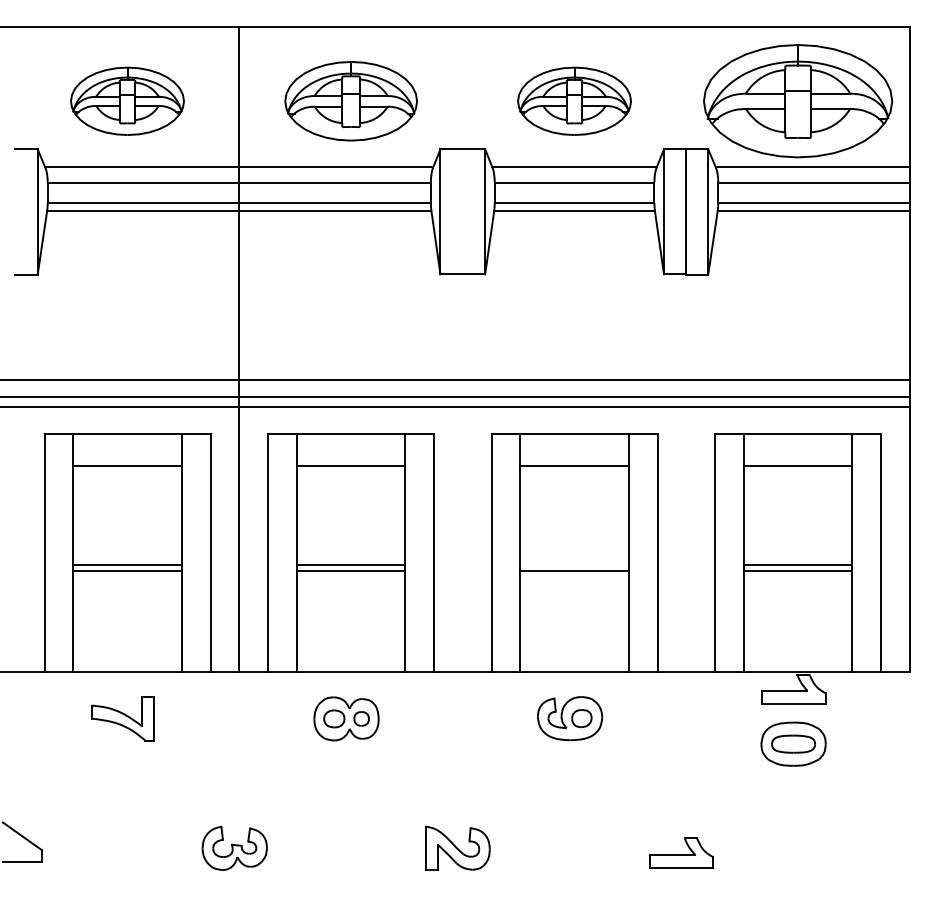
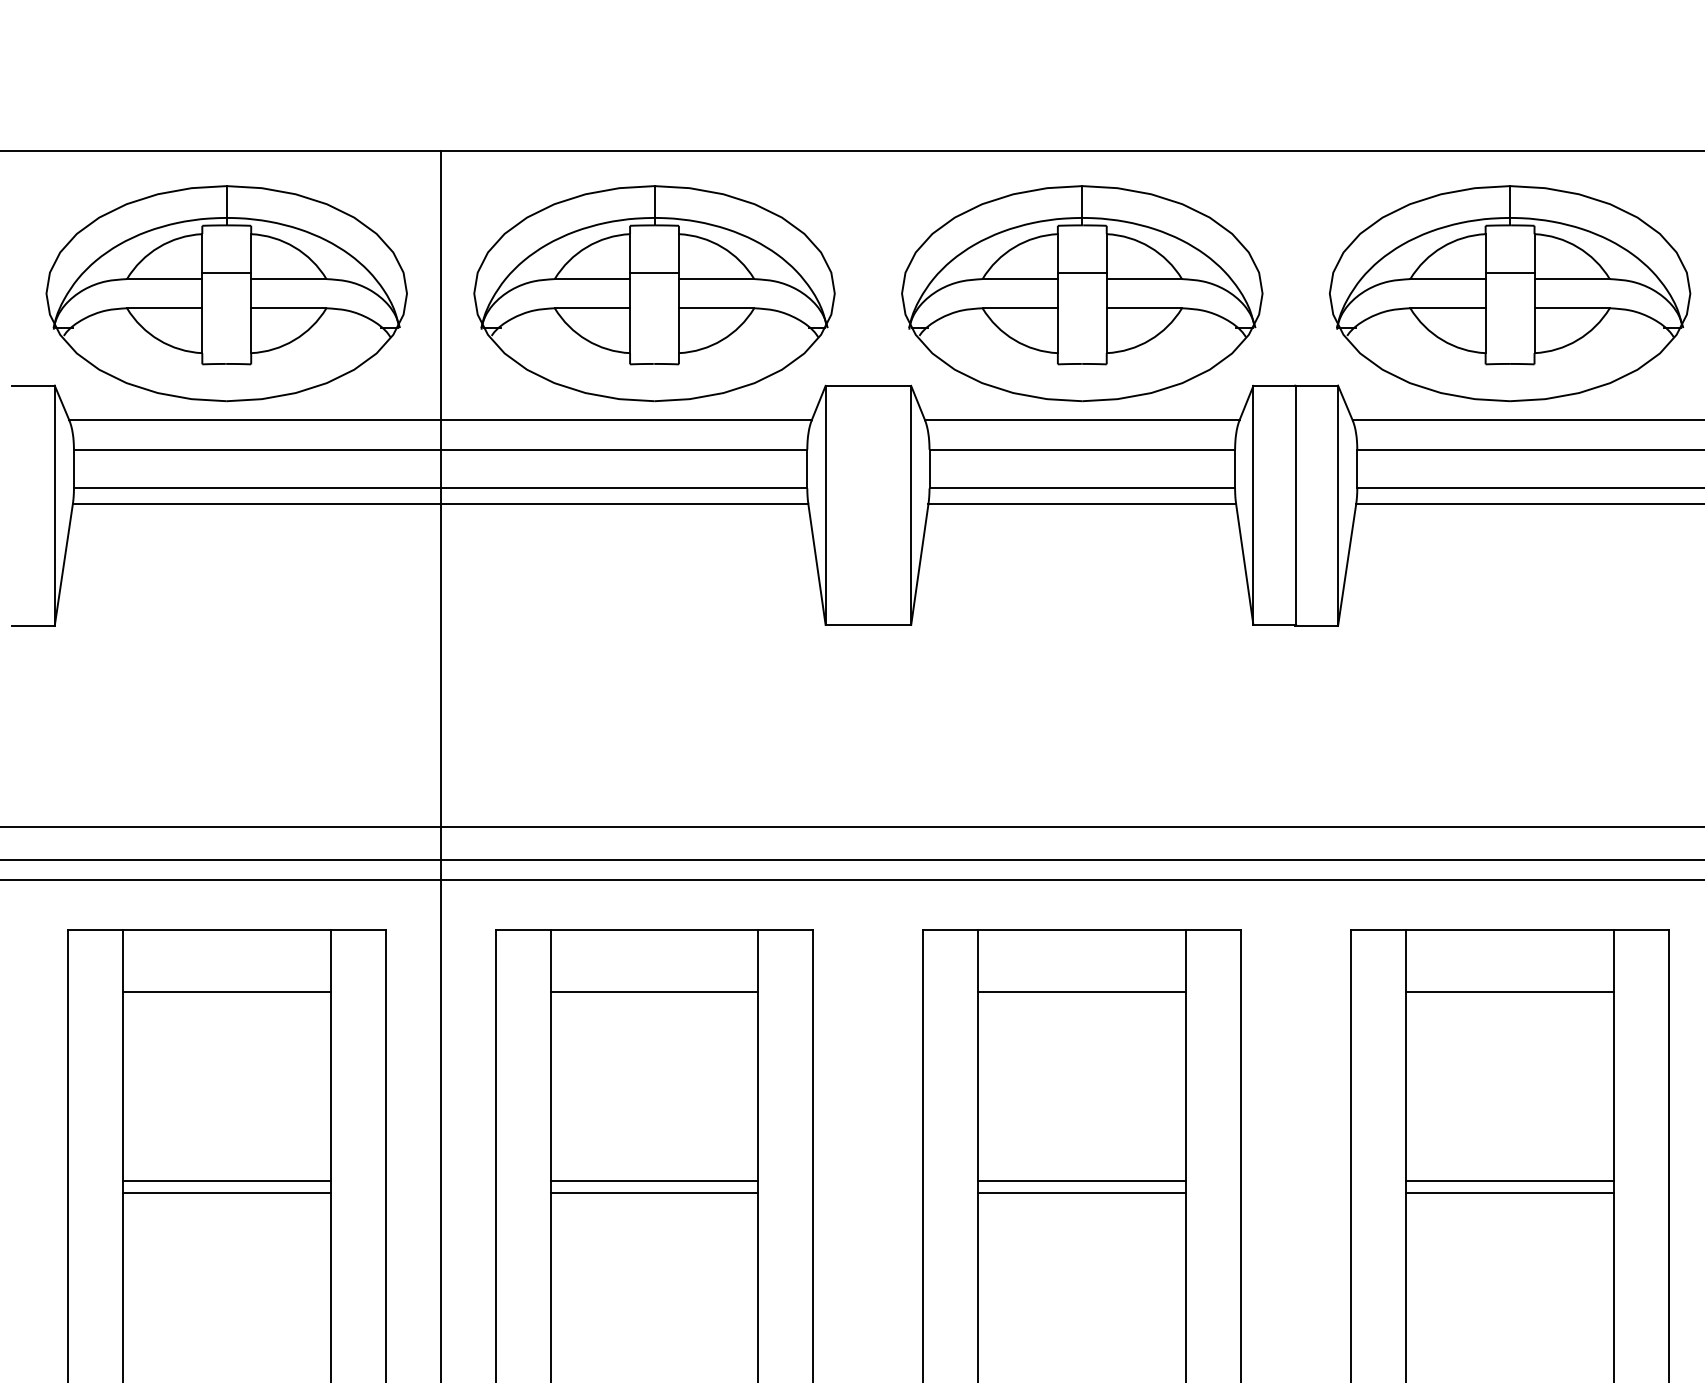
part: (127, 101) -> (226, 294), size x1.67
part: (351, 101) -> (655, 294), size x1.43
part: (574, 101) -> (1082, 294), size x1.67
line: (574, 564) -> (1082, 1180), added

